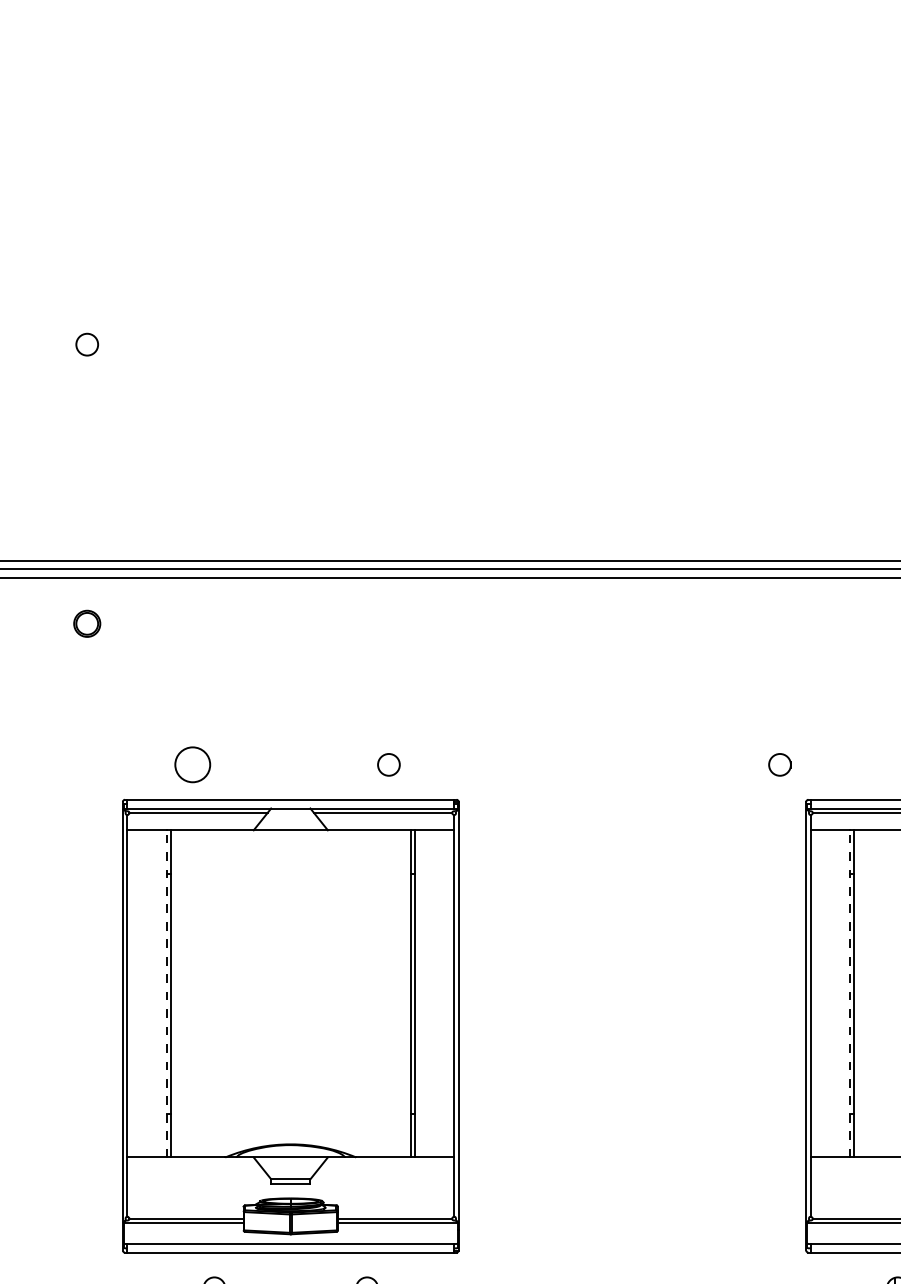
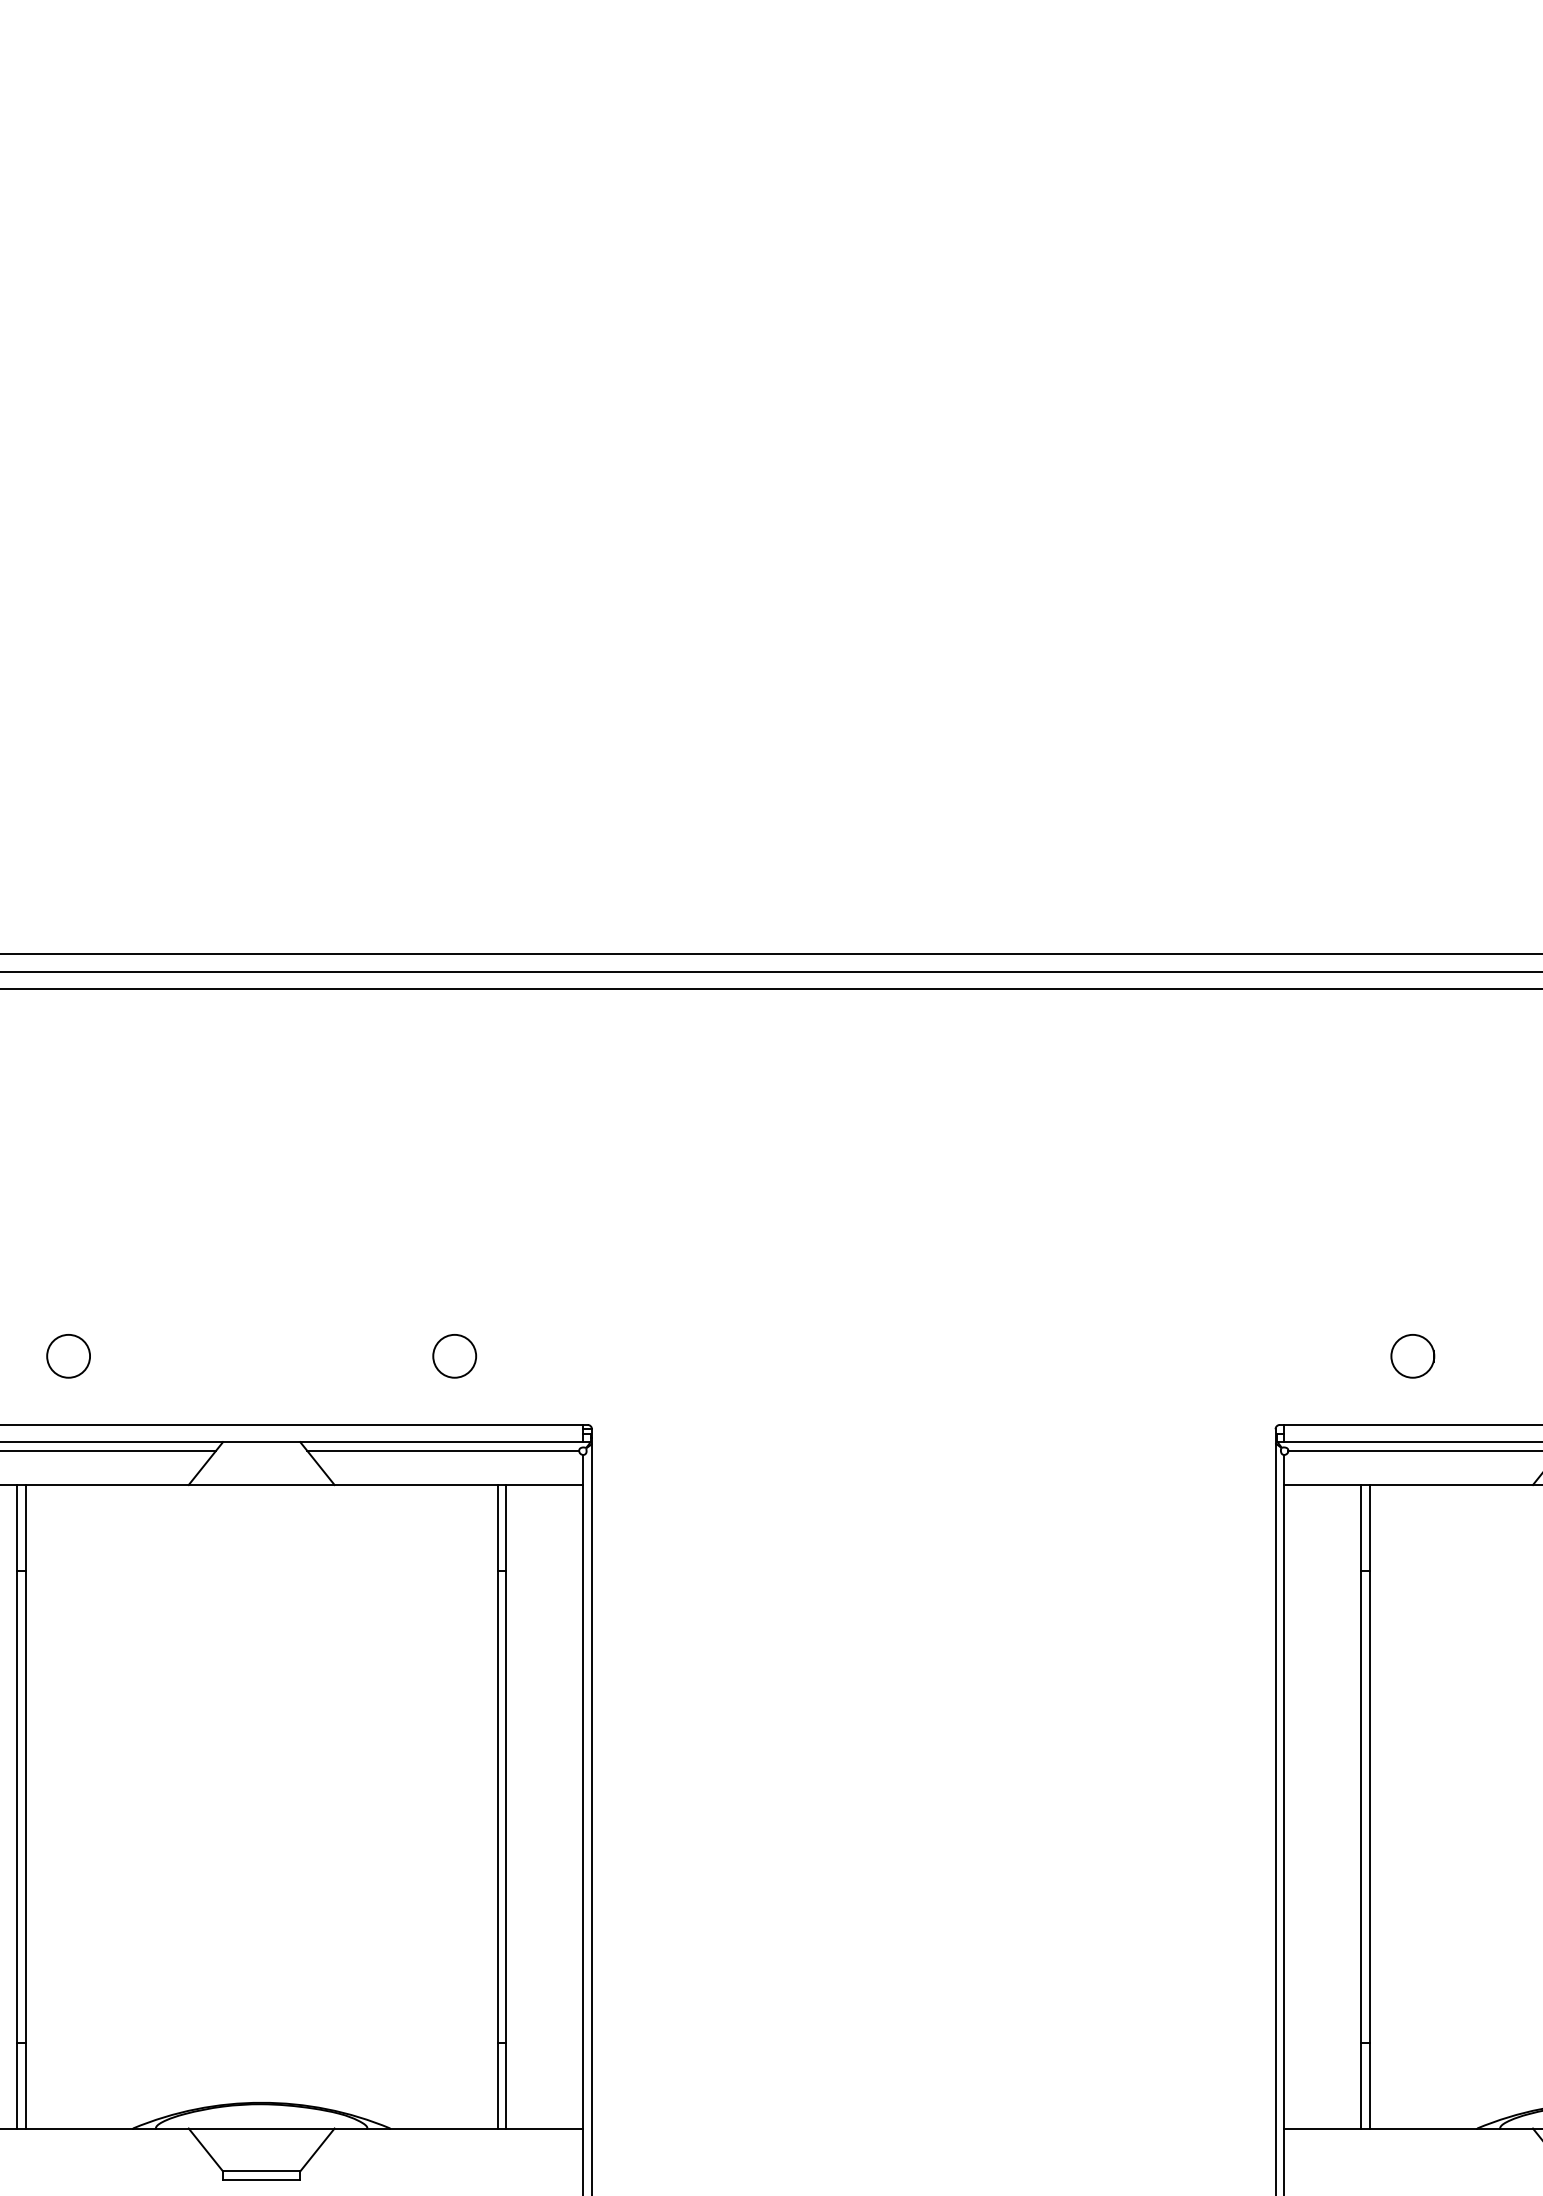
circle: (192, 764) -> (68, 1355), size x0.62
circle: (779, 764) -> (1411, 1355), moved
line: (166, 993) -> (17, 1805), dashed -> solid
line: (849, 993) -> (1360, 1805), dashed -> solid

